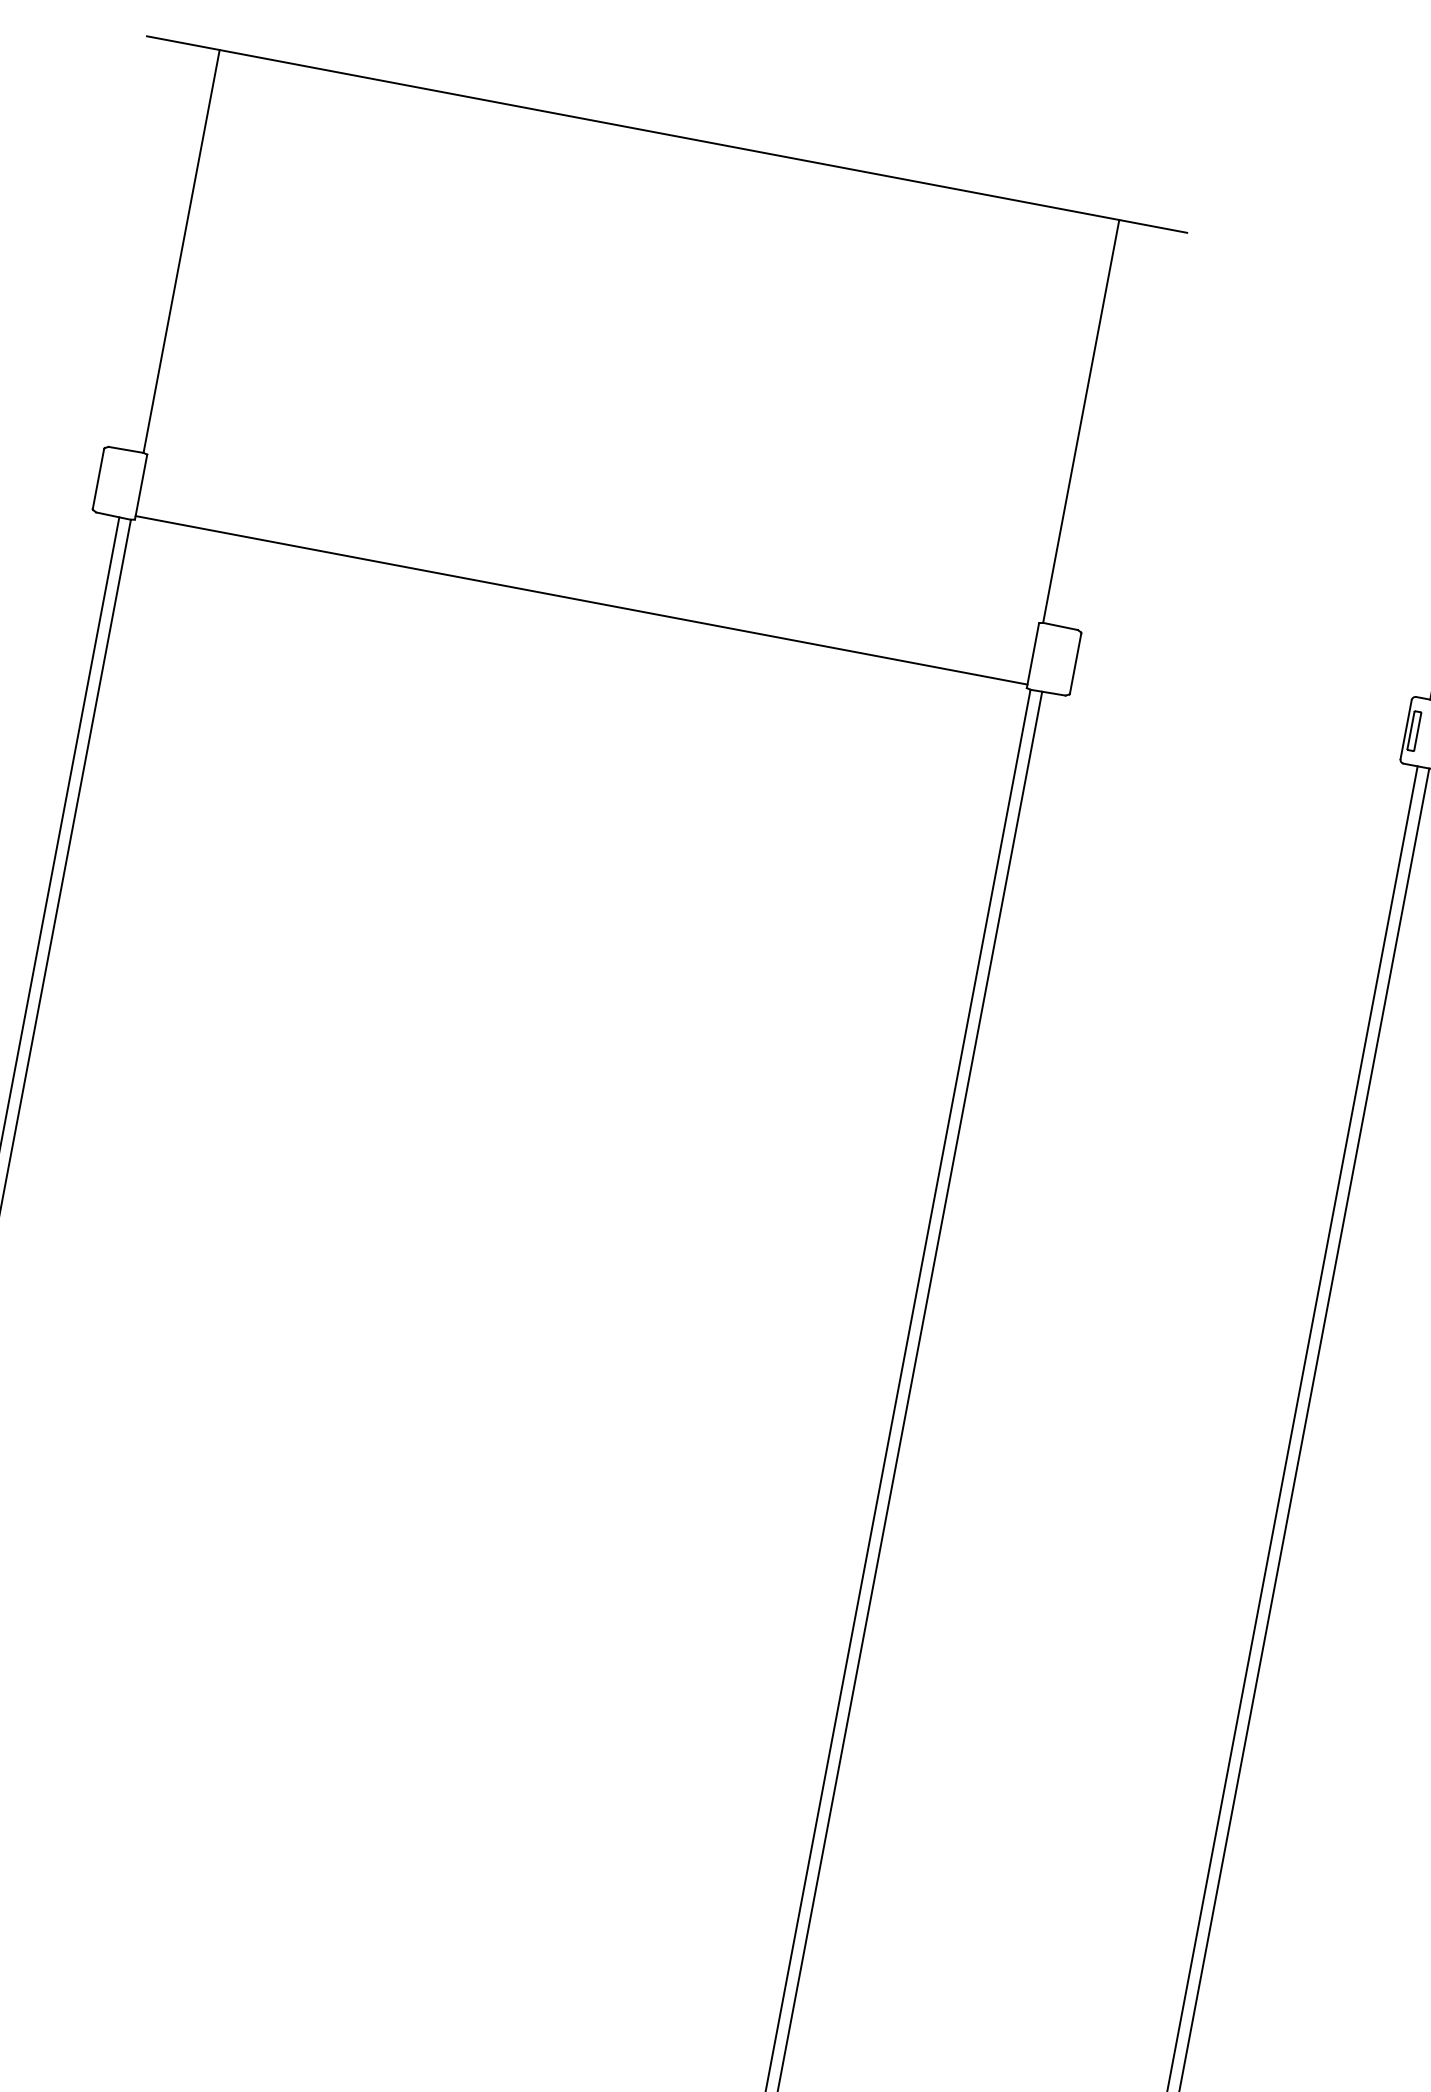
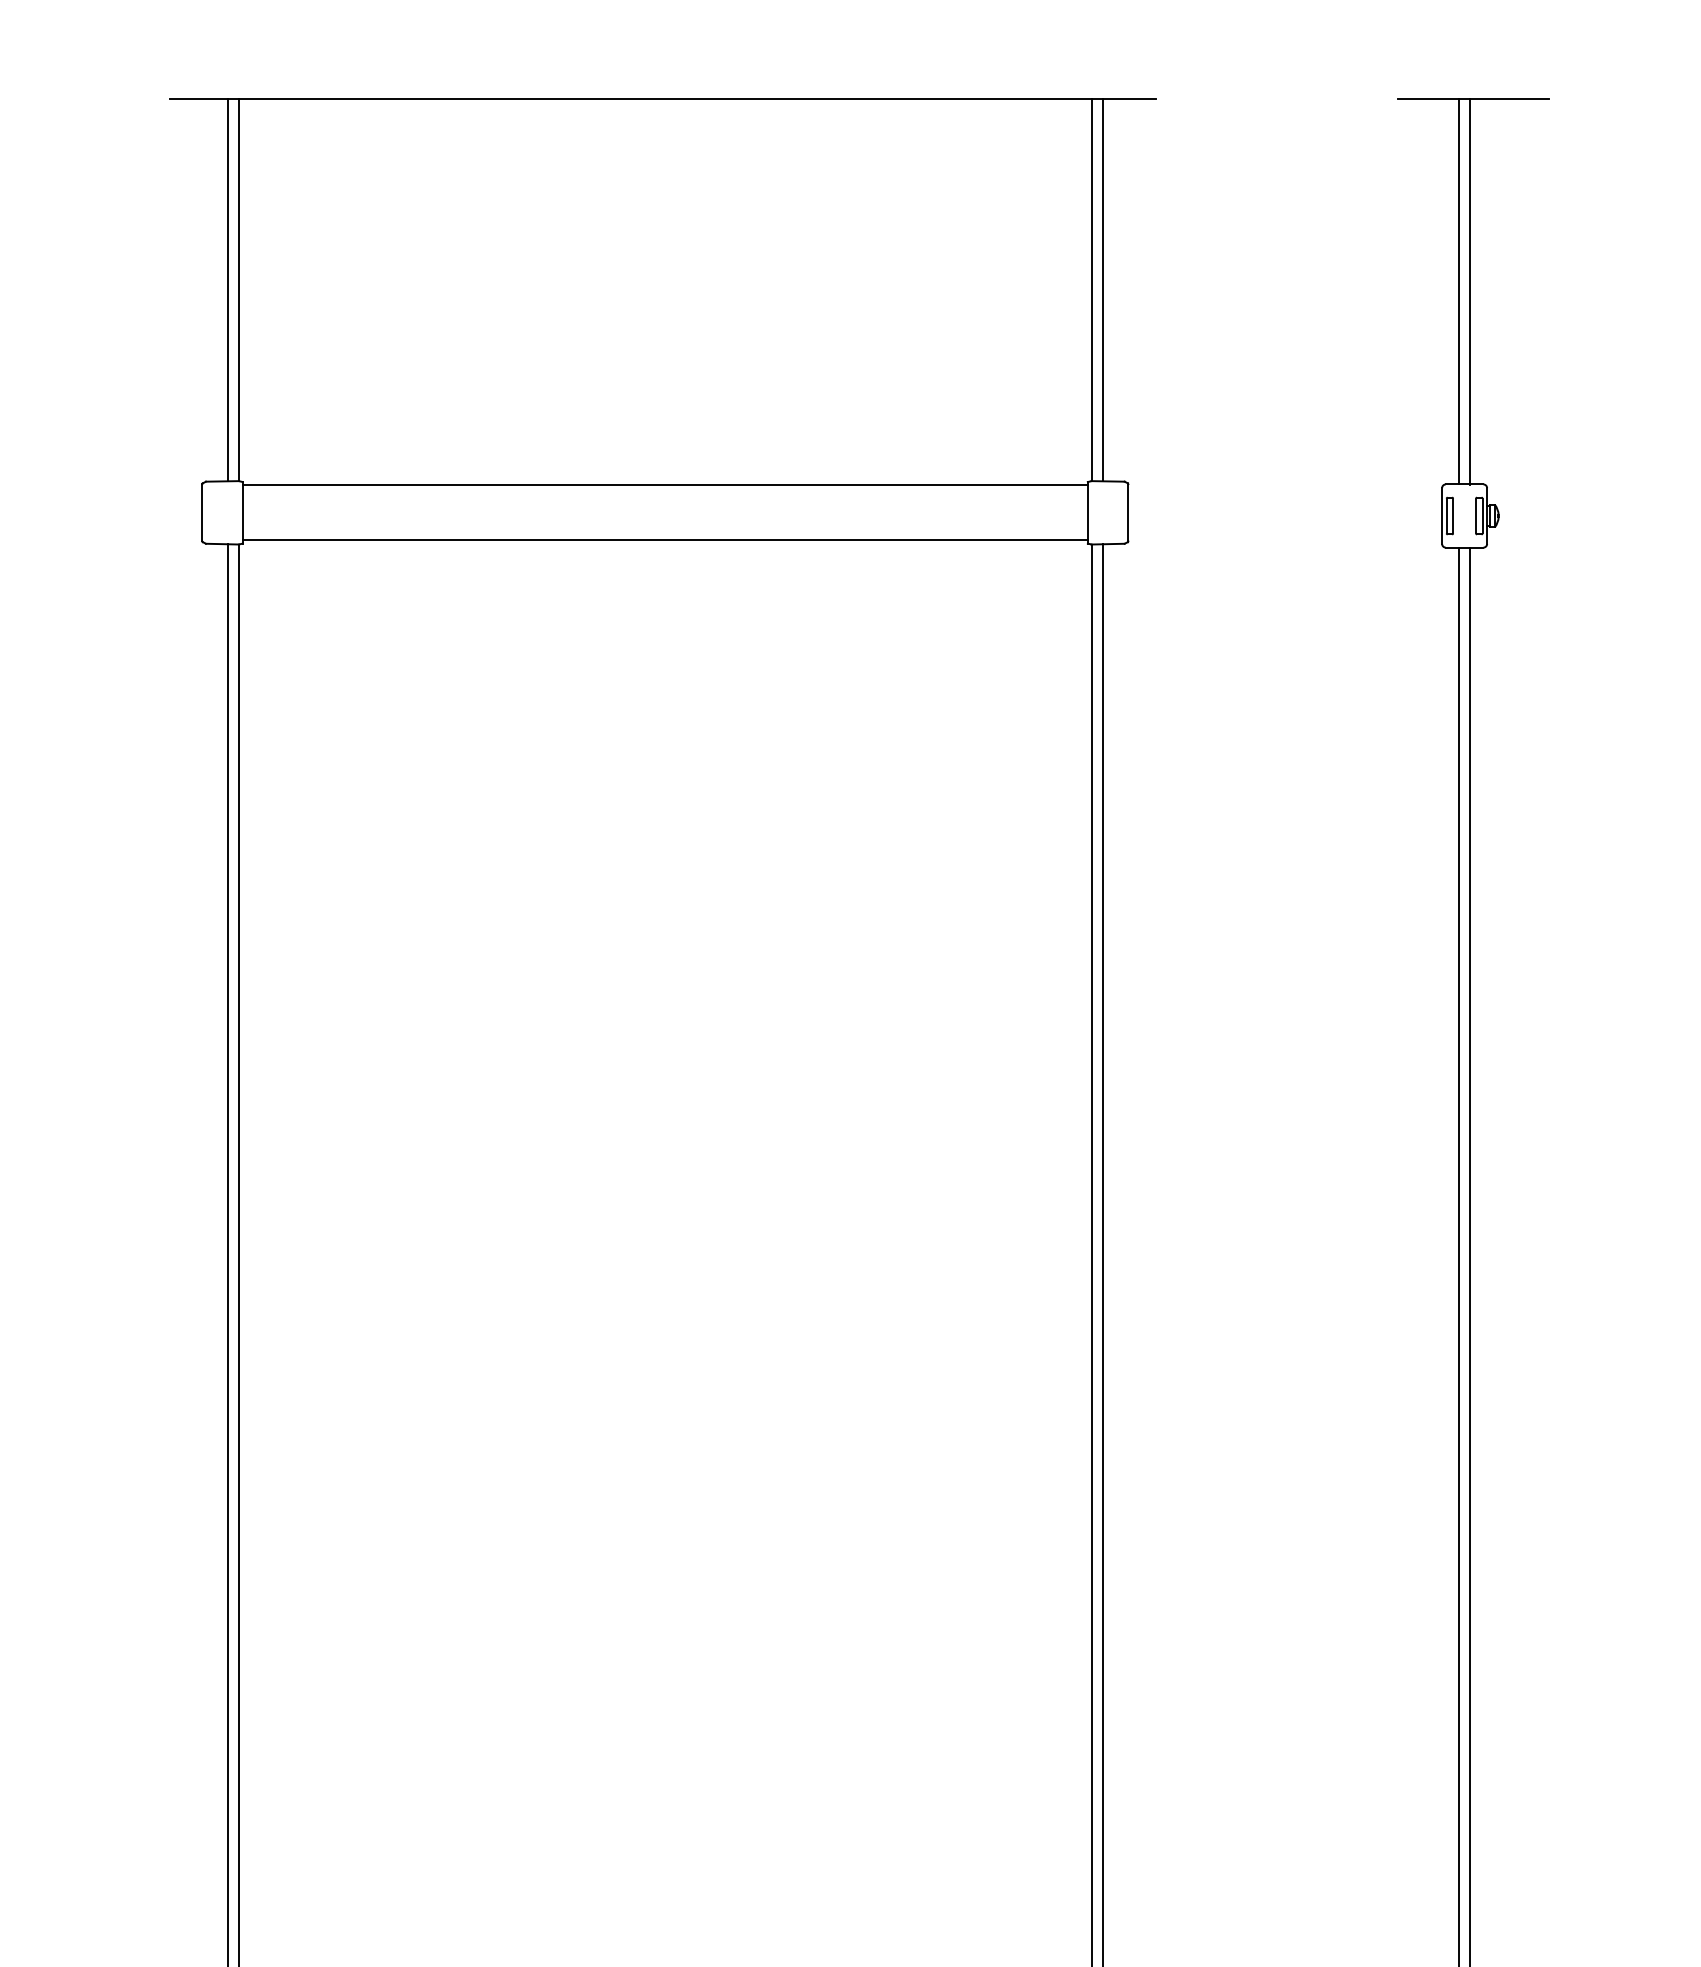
line: (170, 249) -> (228, 290), added
line: (1092, 423) -> (1102, 290), added
line: (591, 542) -> (664, 485), added

